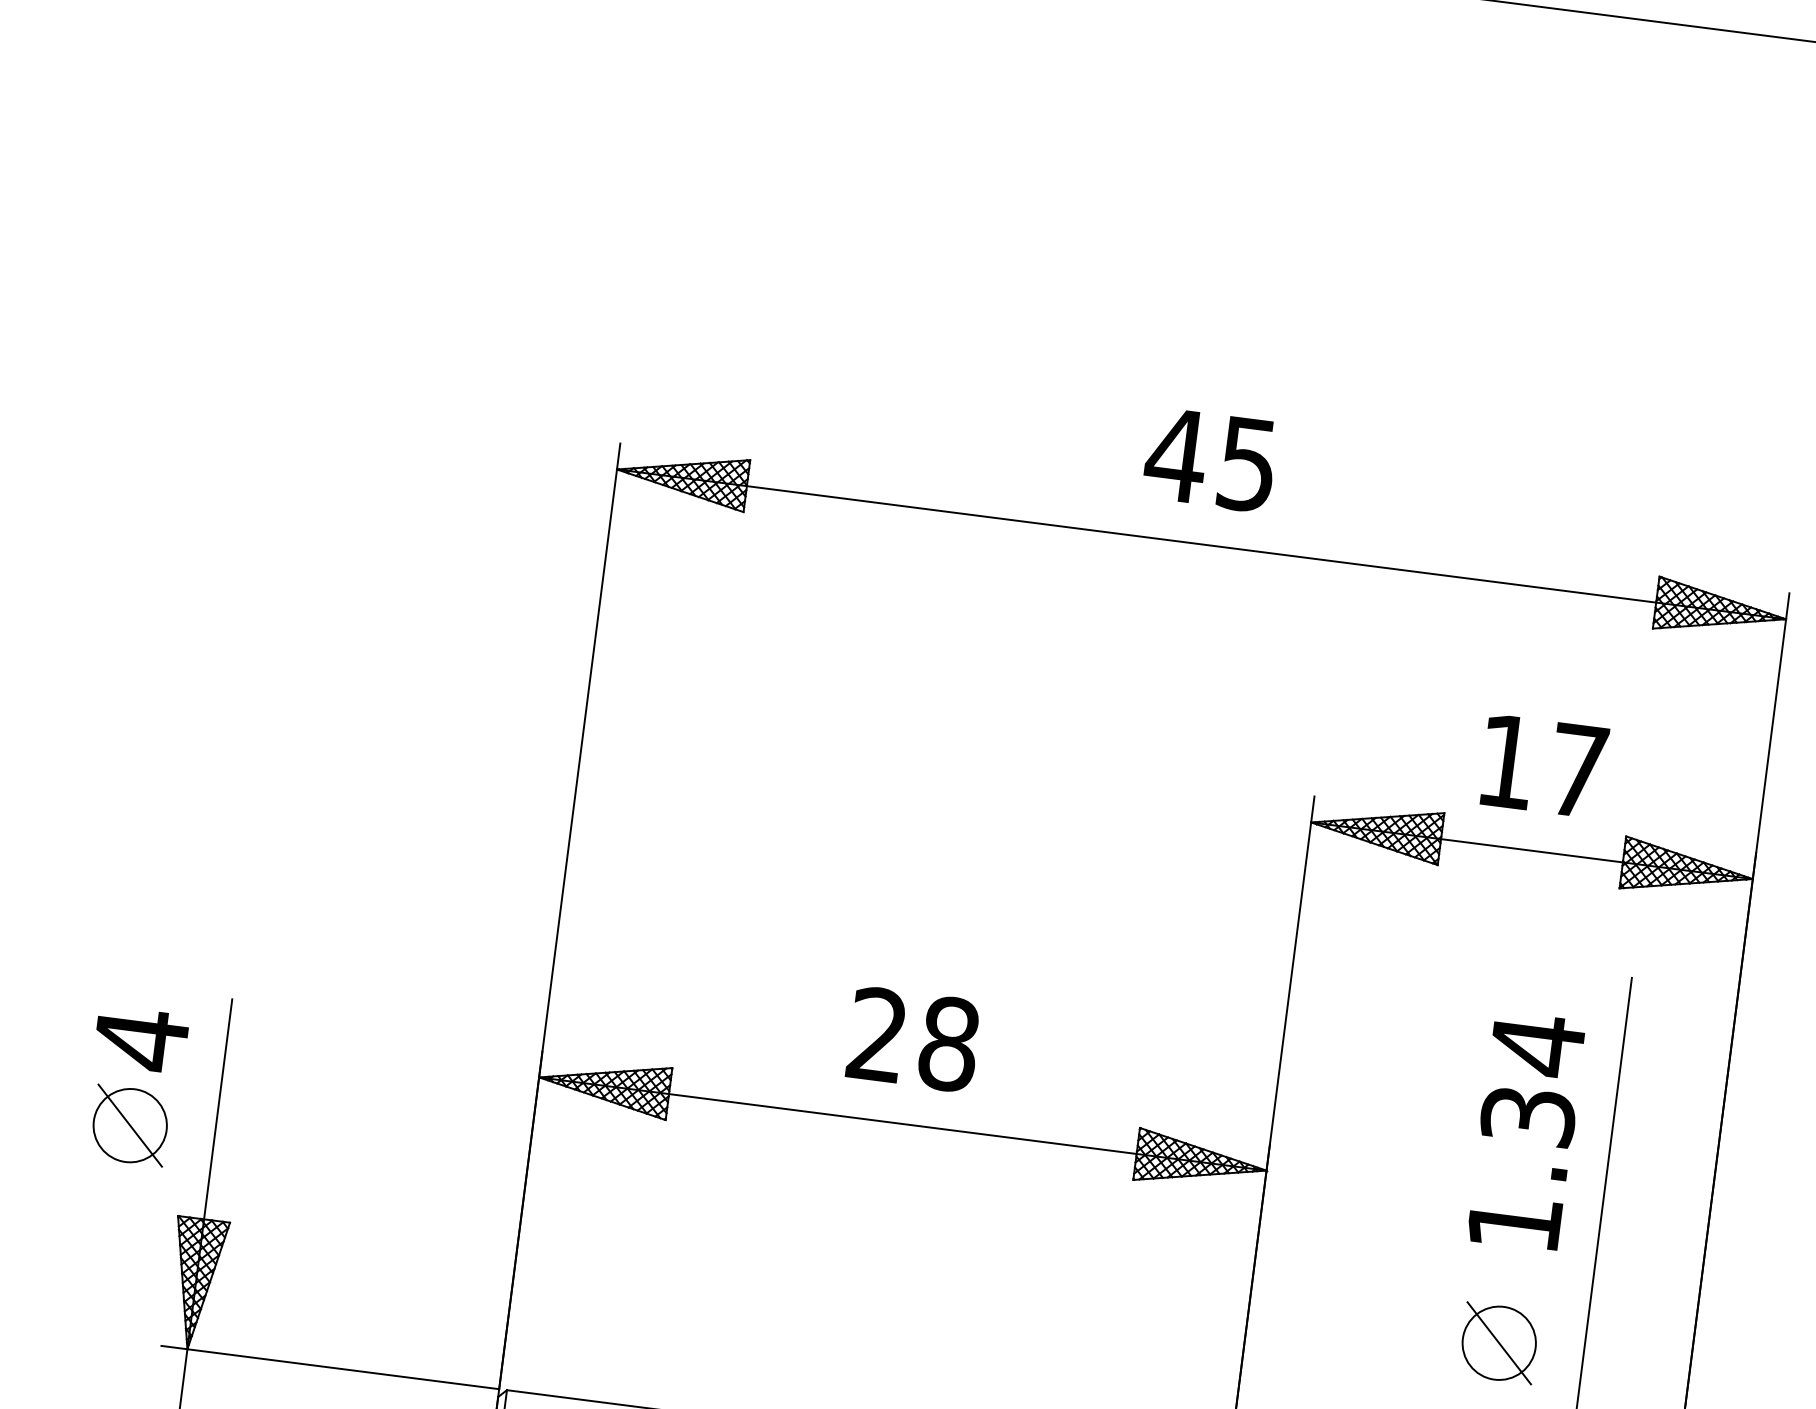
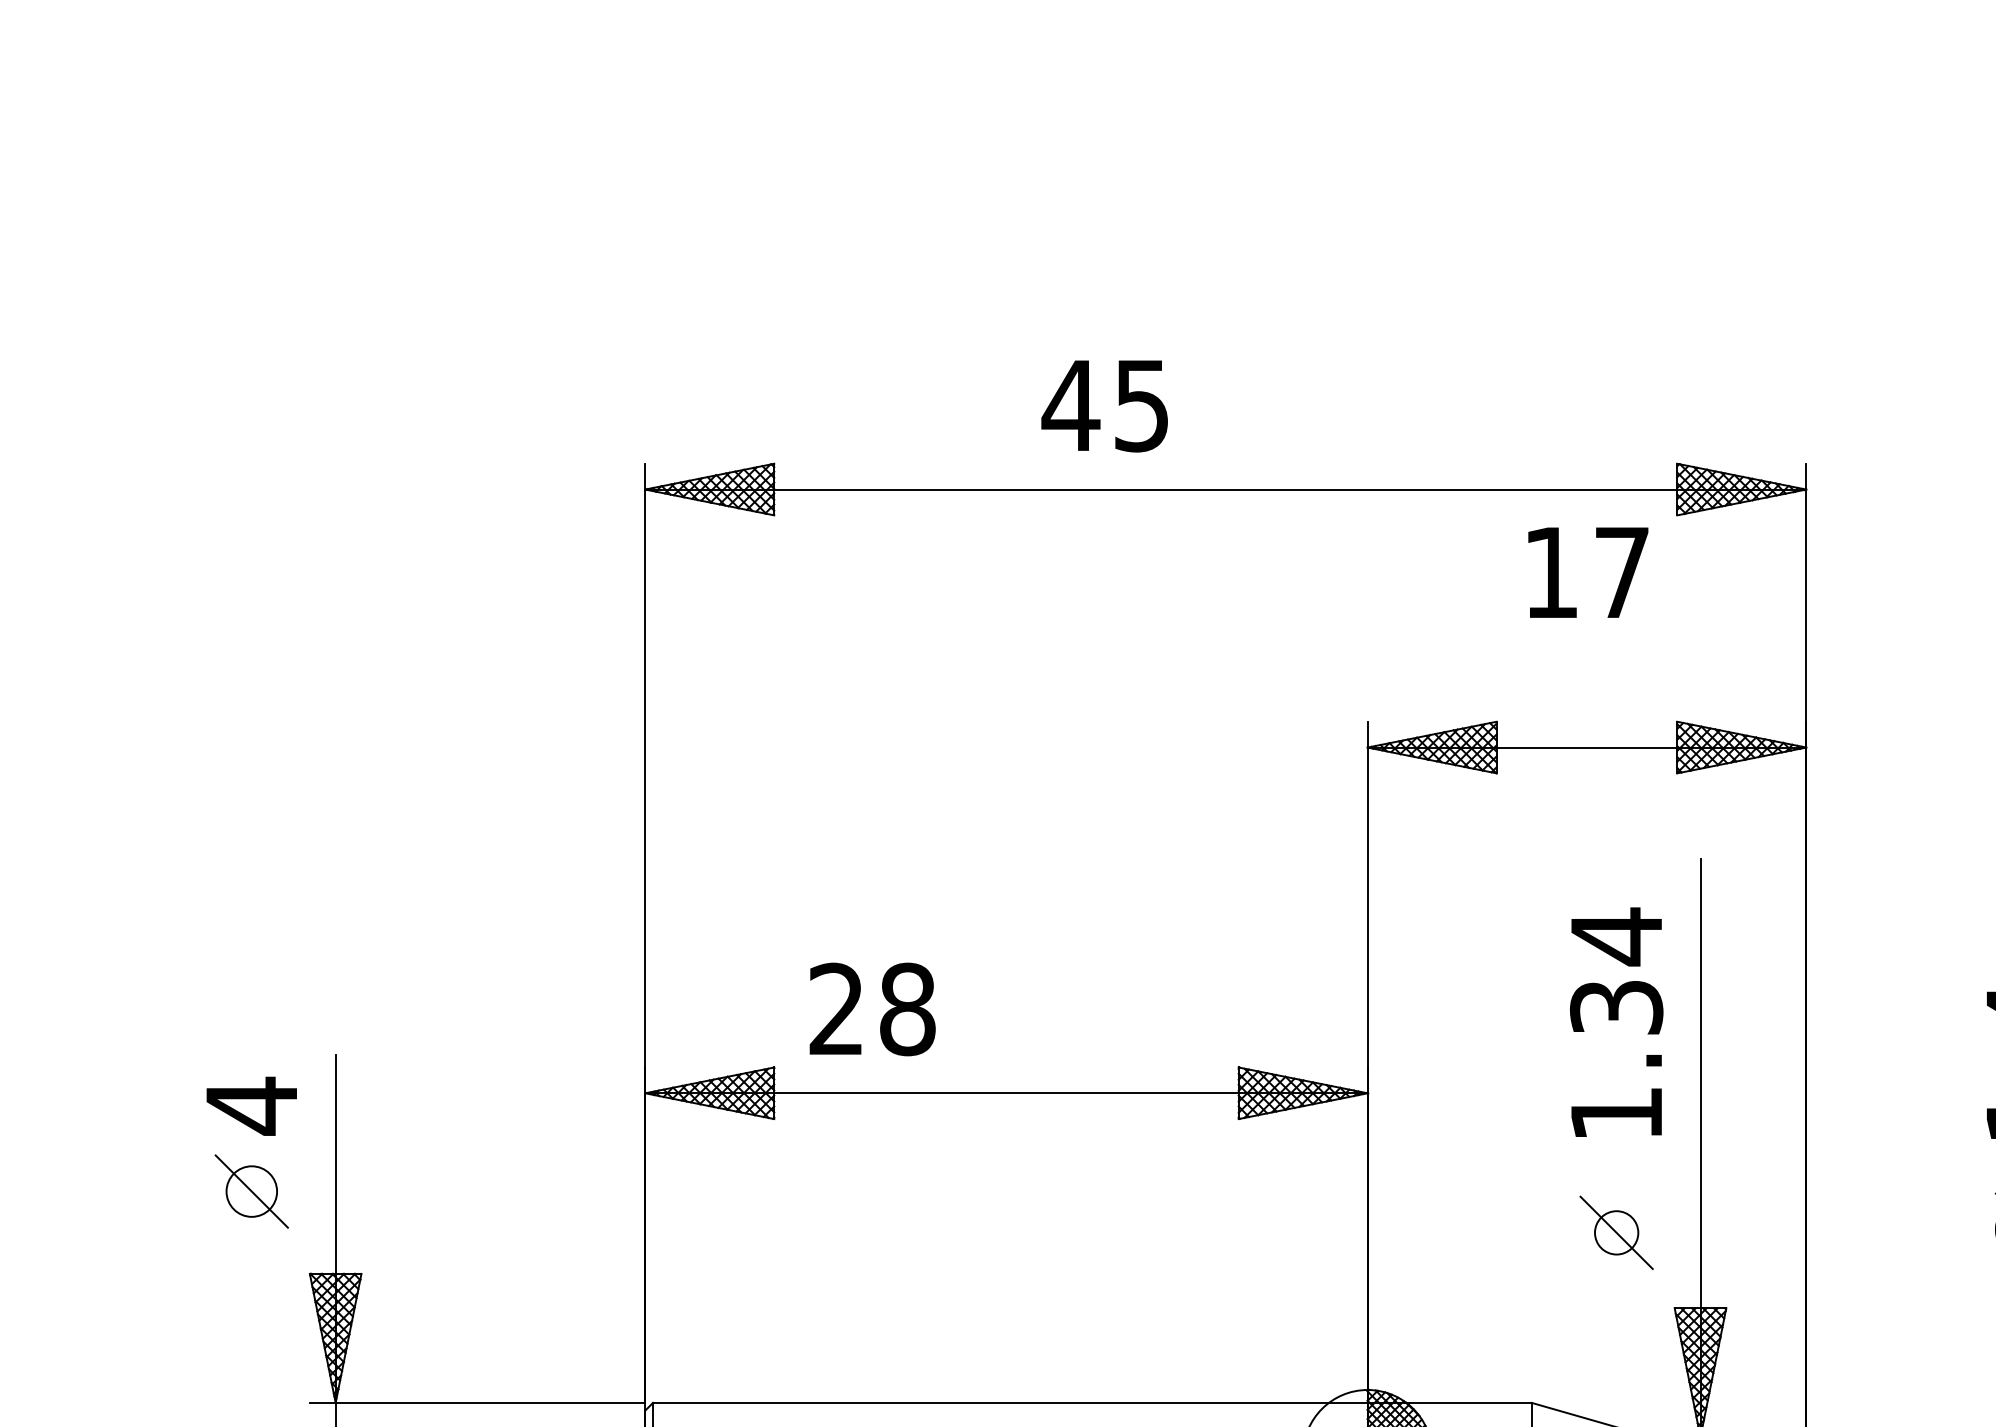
text: (1209, 460) -> (1104, 406), moved
text: (1544, 766) -> (1588, 572), moved
text: (913, 1039) -> (872, 1009), moved
circle: (129, 1125) -> (251, 1191), size x0.7
circle: (1499, 1342) -> (1616, 1232), size x0.6

